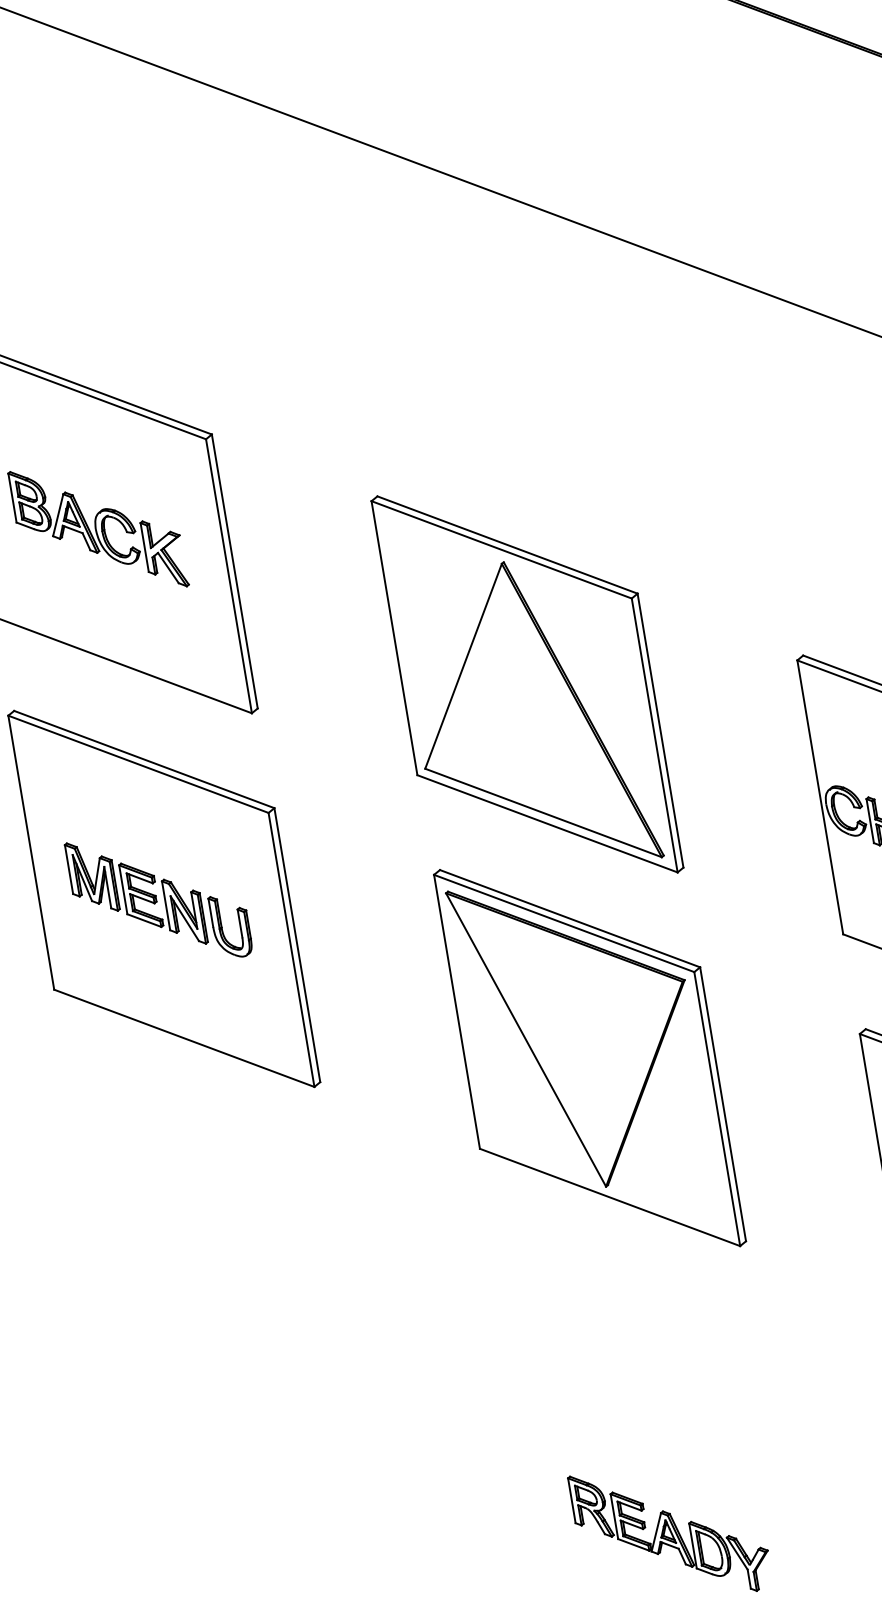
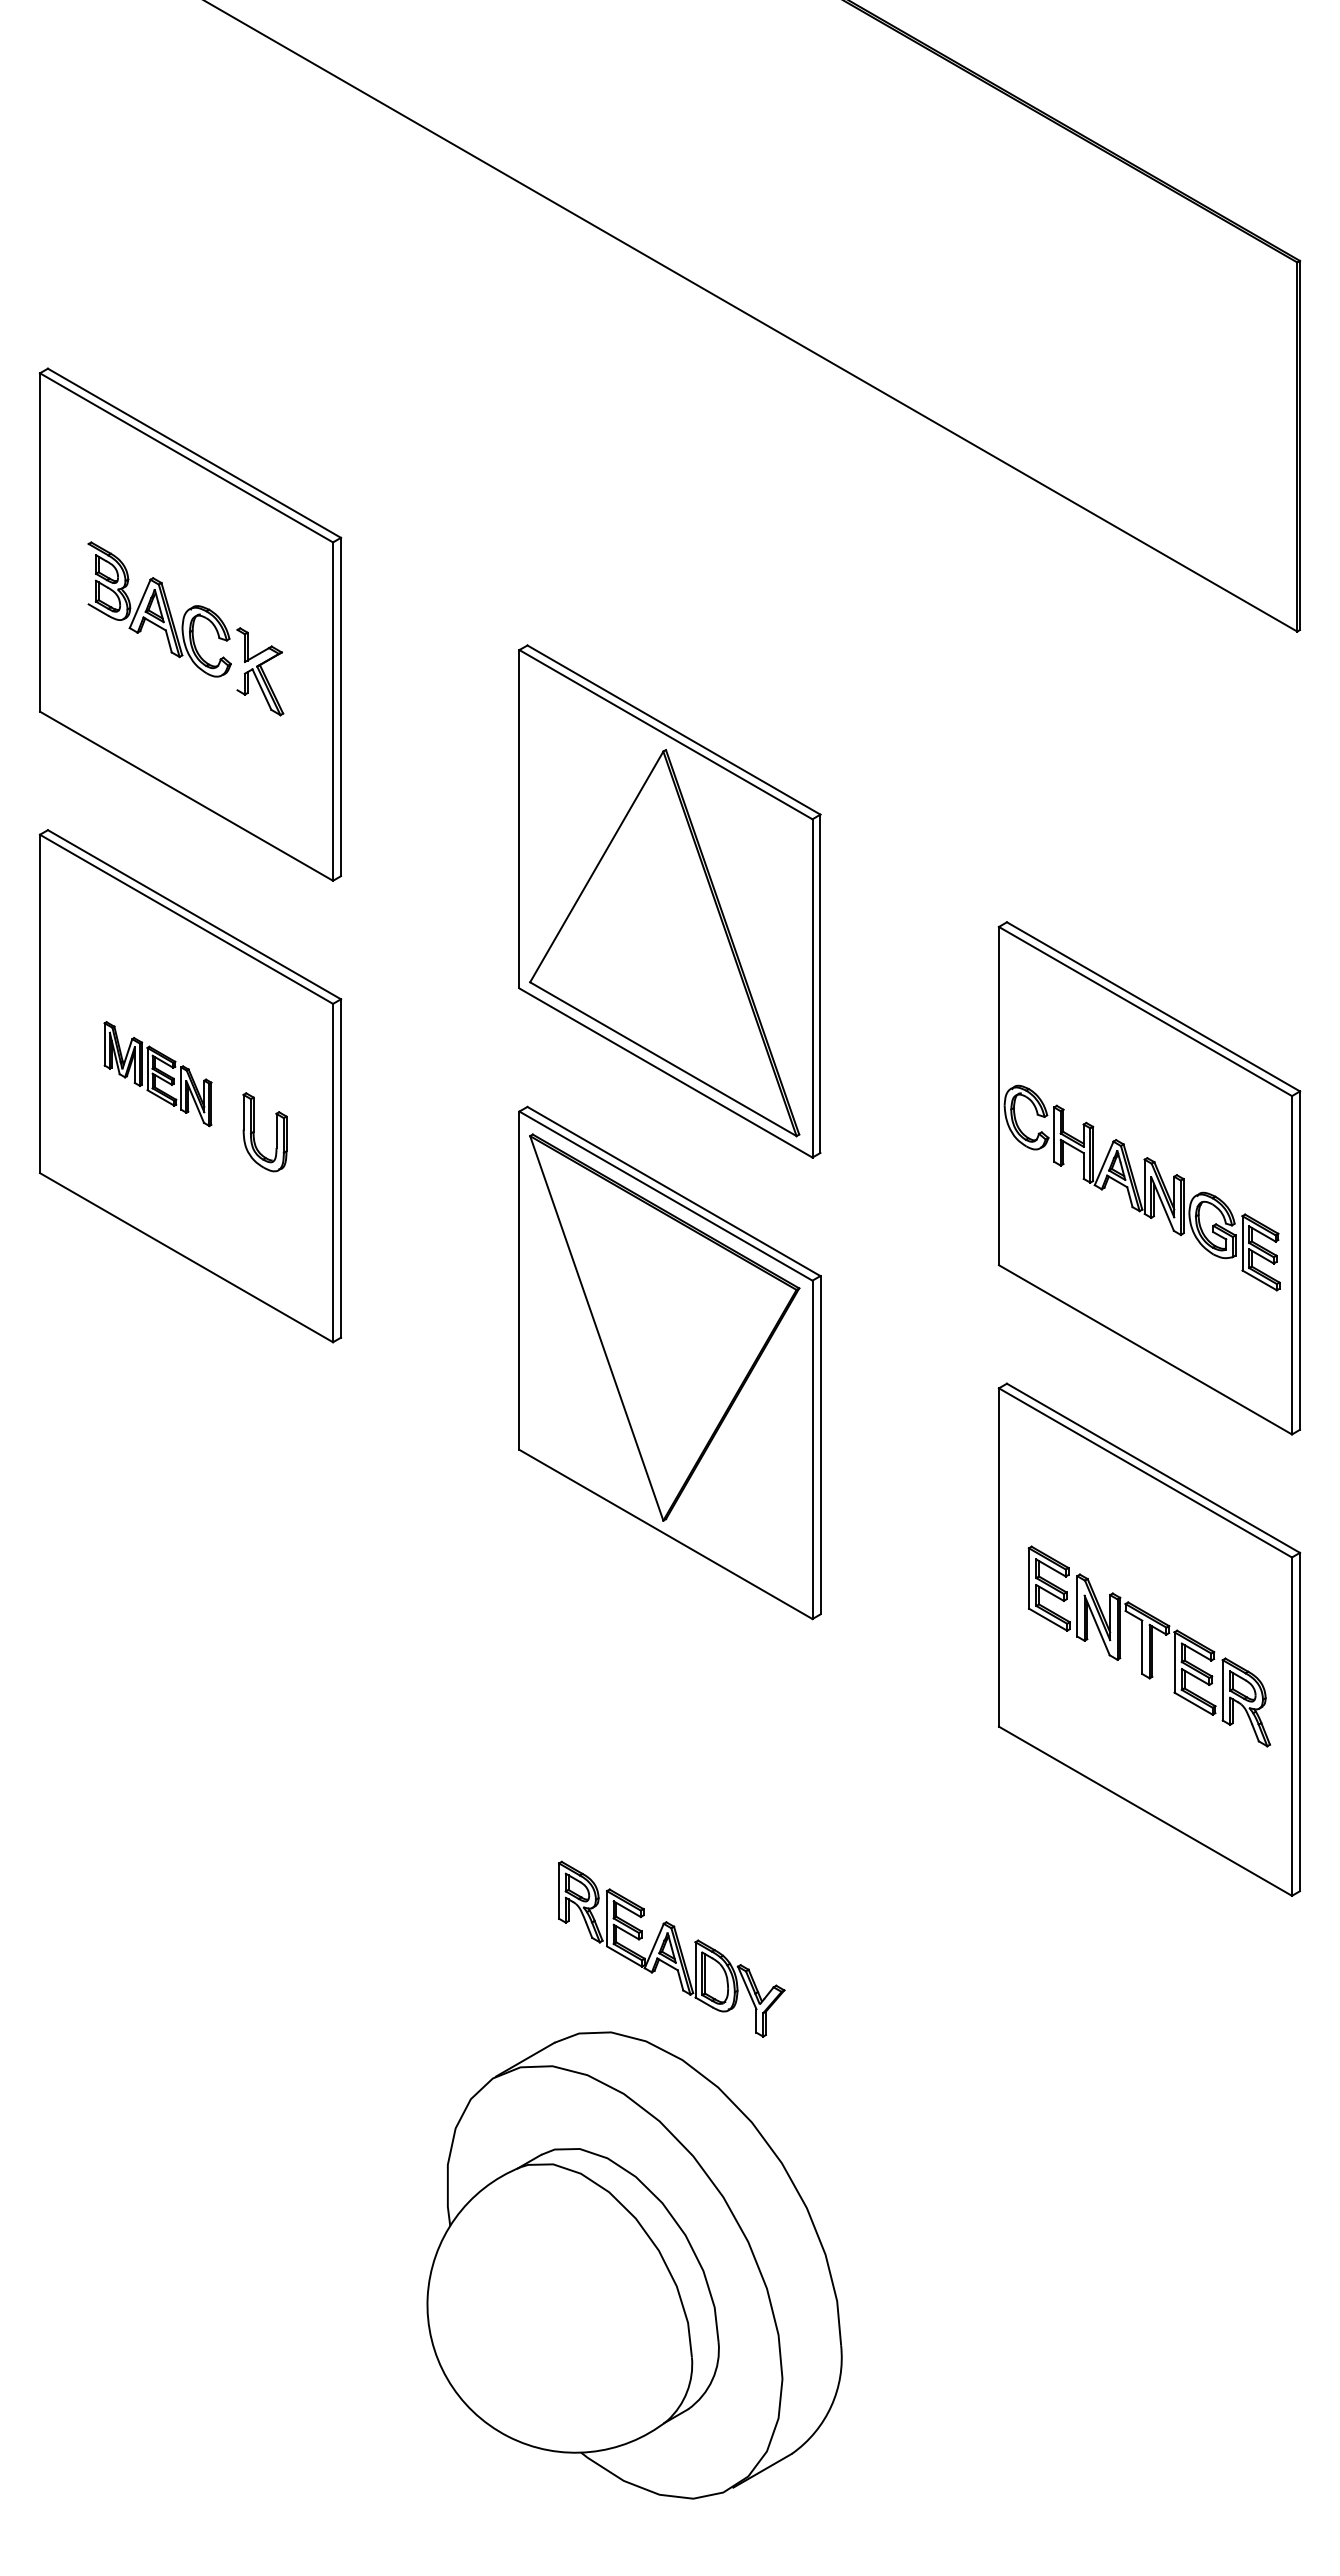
line: (12, 497) -> (88, 573), removed
line: (144, 547) -> (237, 659), removed
part: (135, 893) -> (157, 1073), size x0.7

